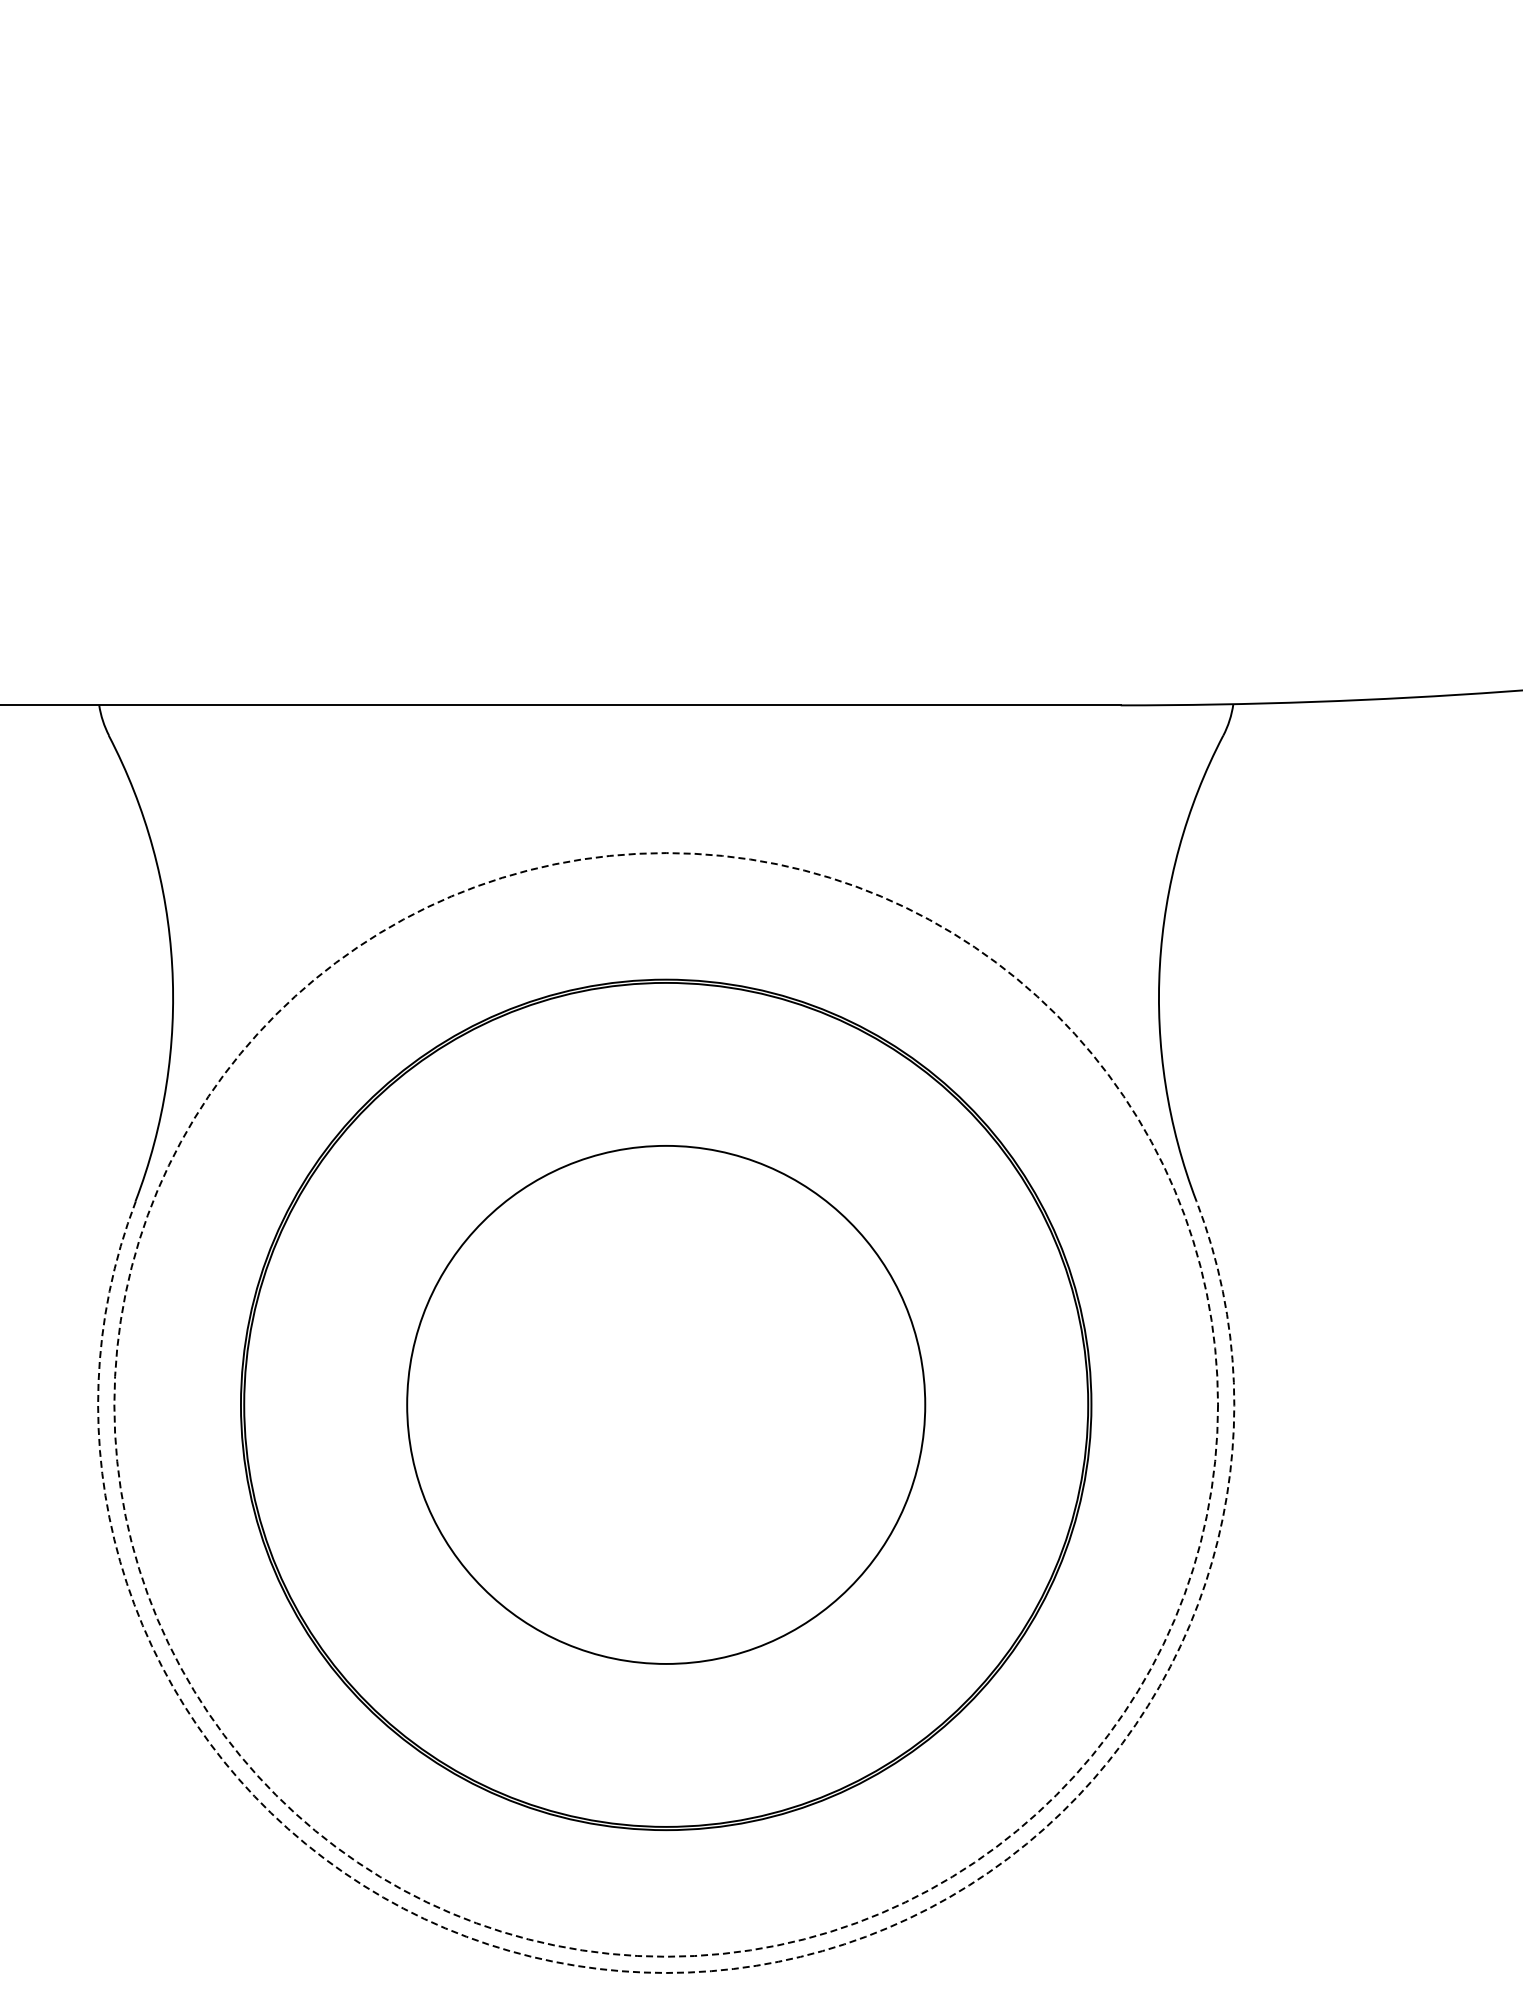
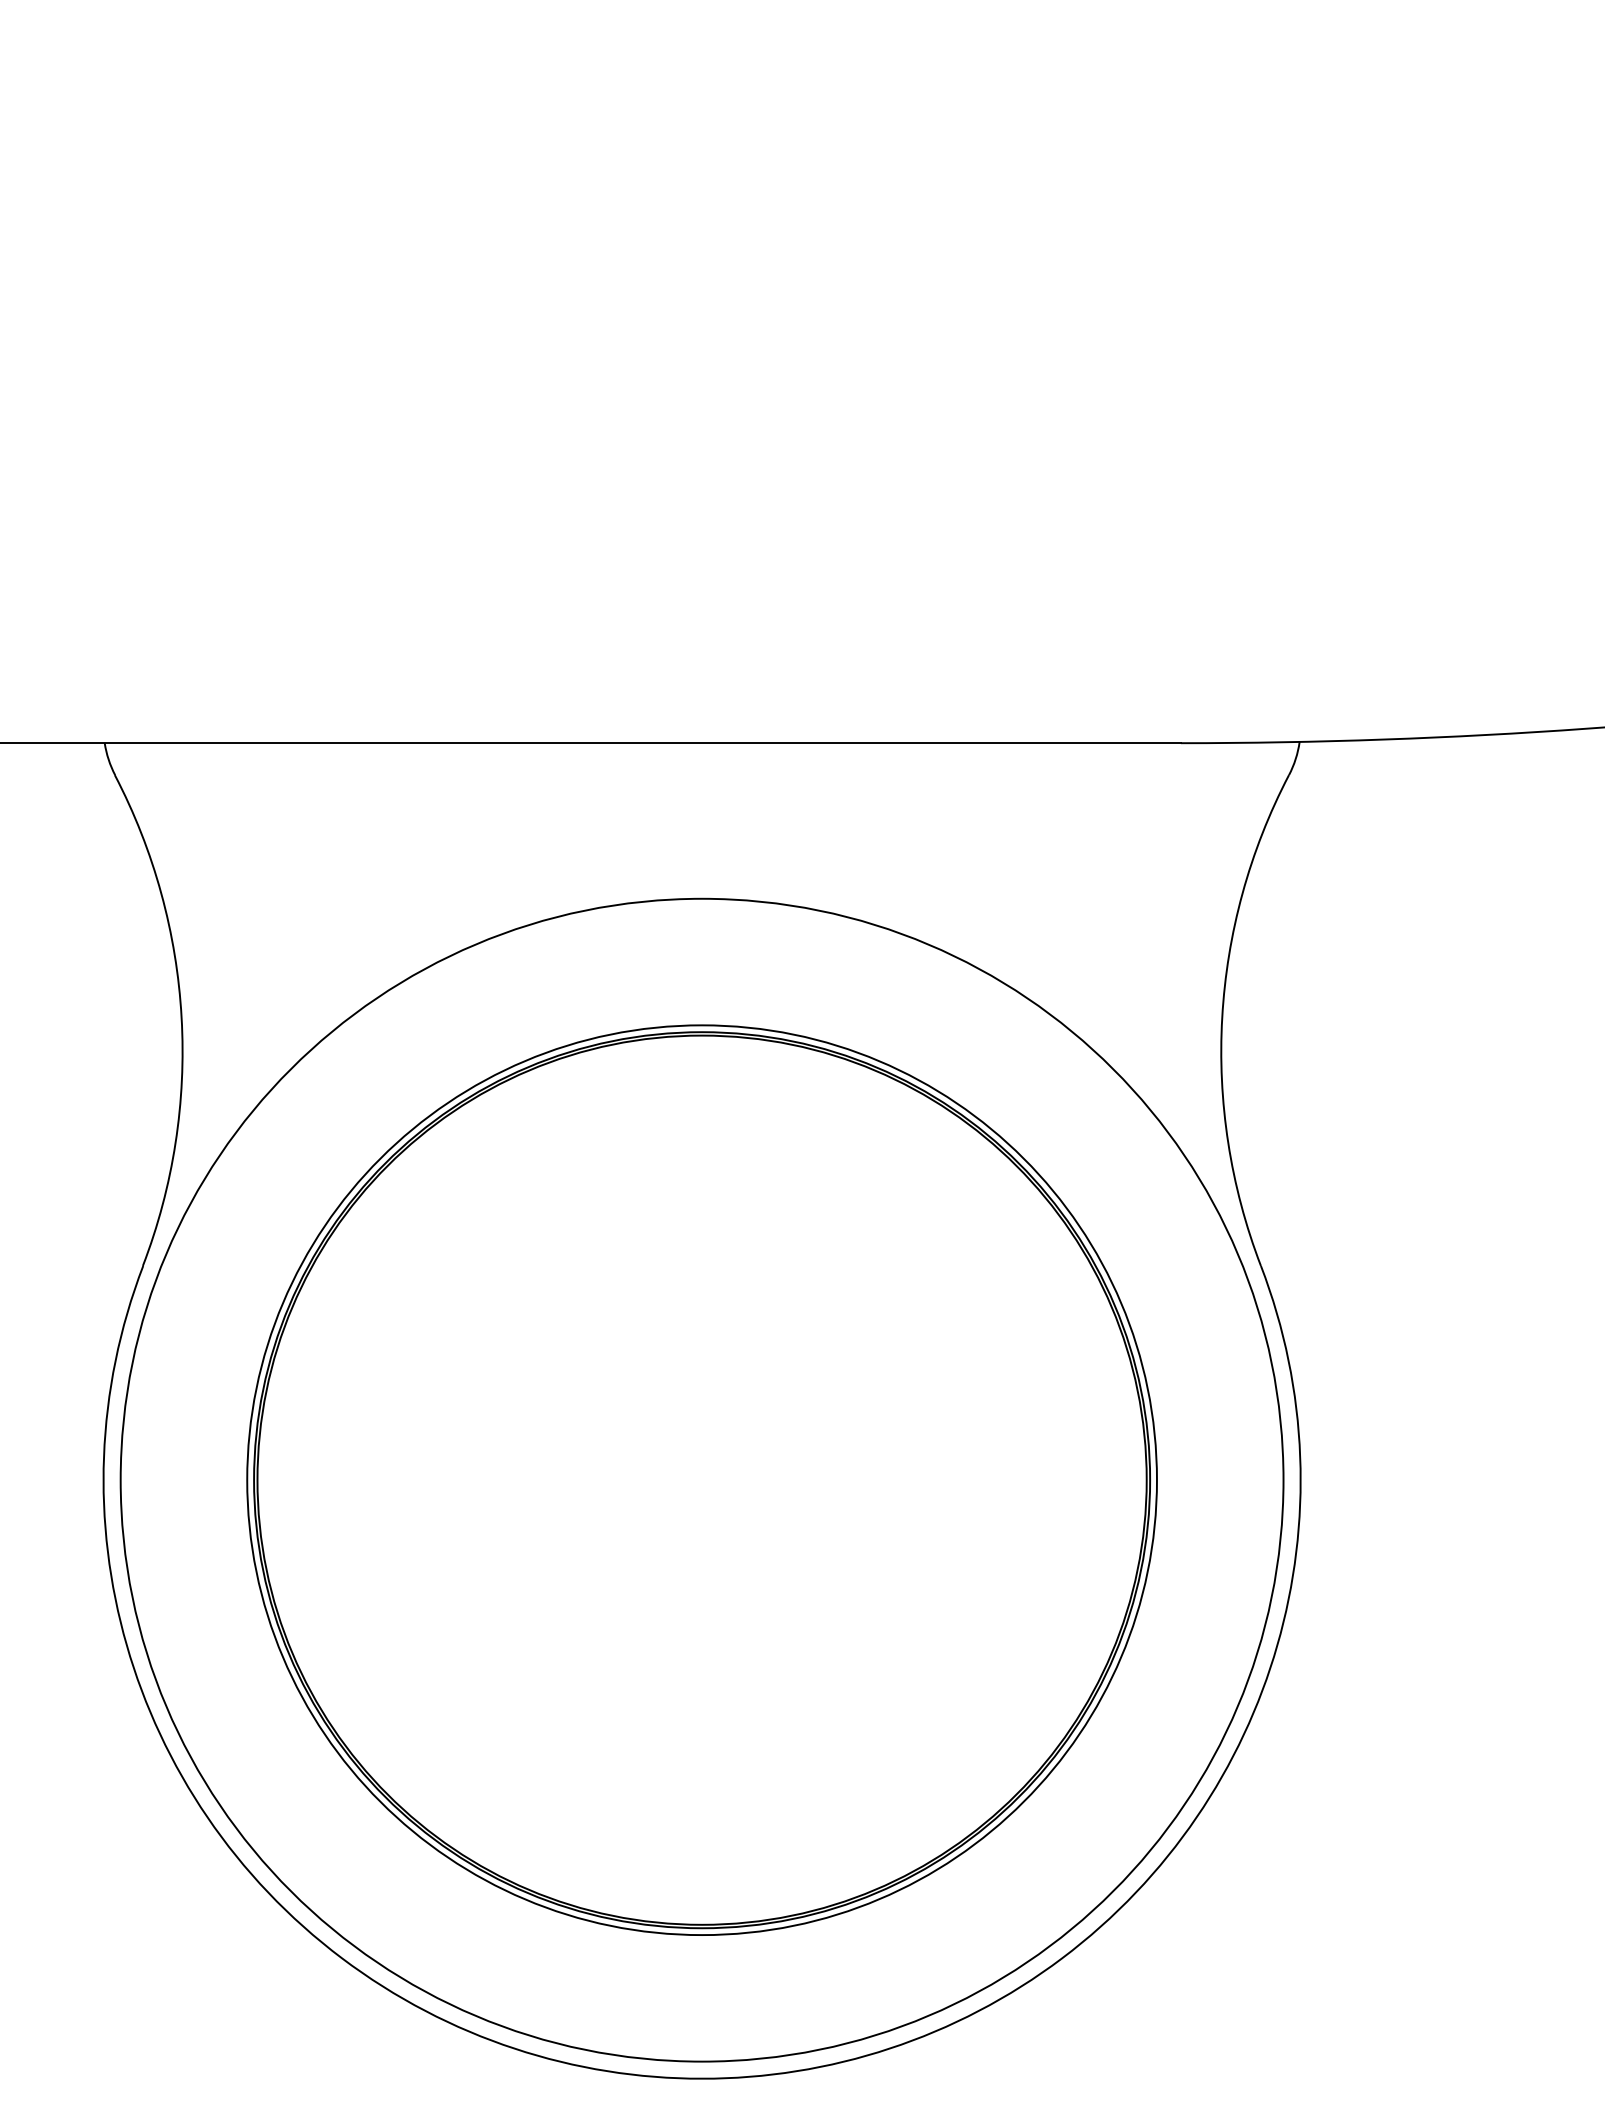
circle: (665, 1404) -> (701, 1479), size x1.67
circle: (666, 1404) -> (702, 1479), dashed -> solid
arc: (666, 1972) -> (702, 2078), dashed -> solid

